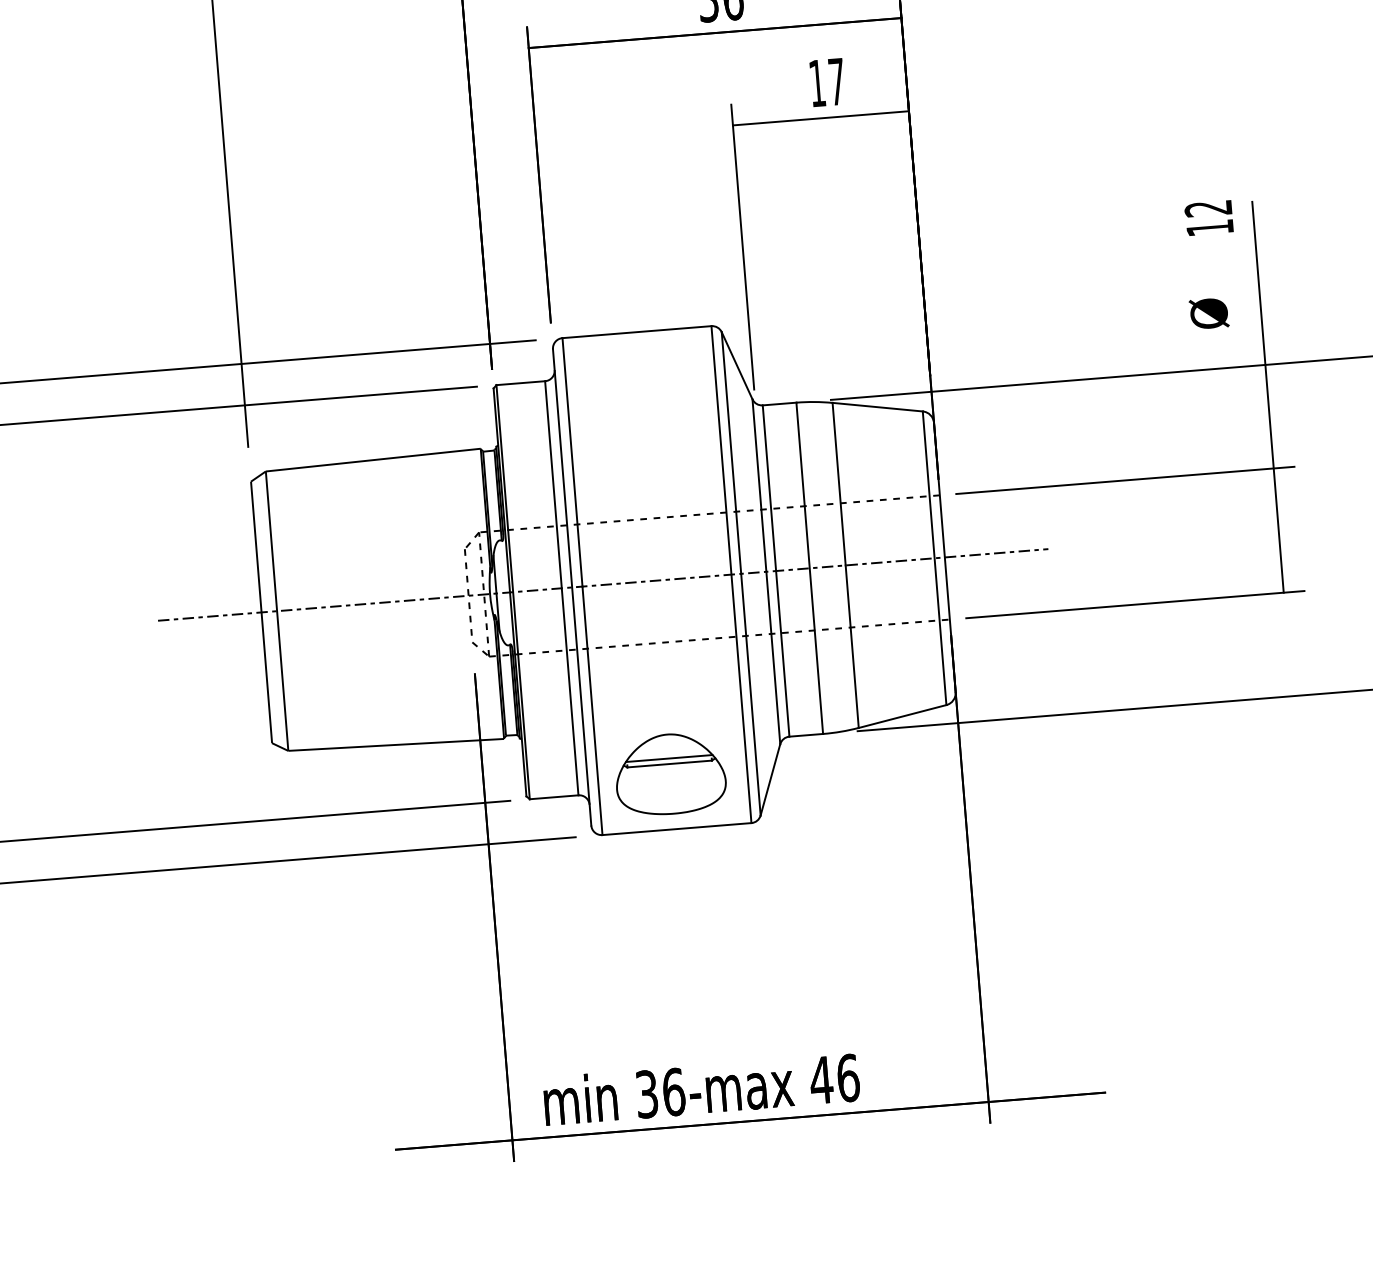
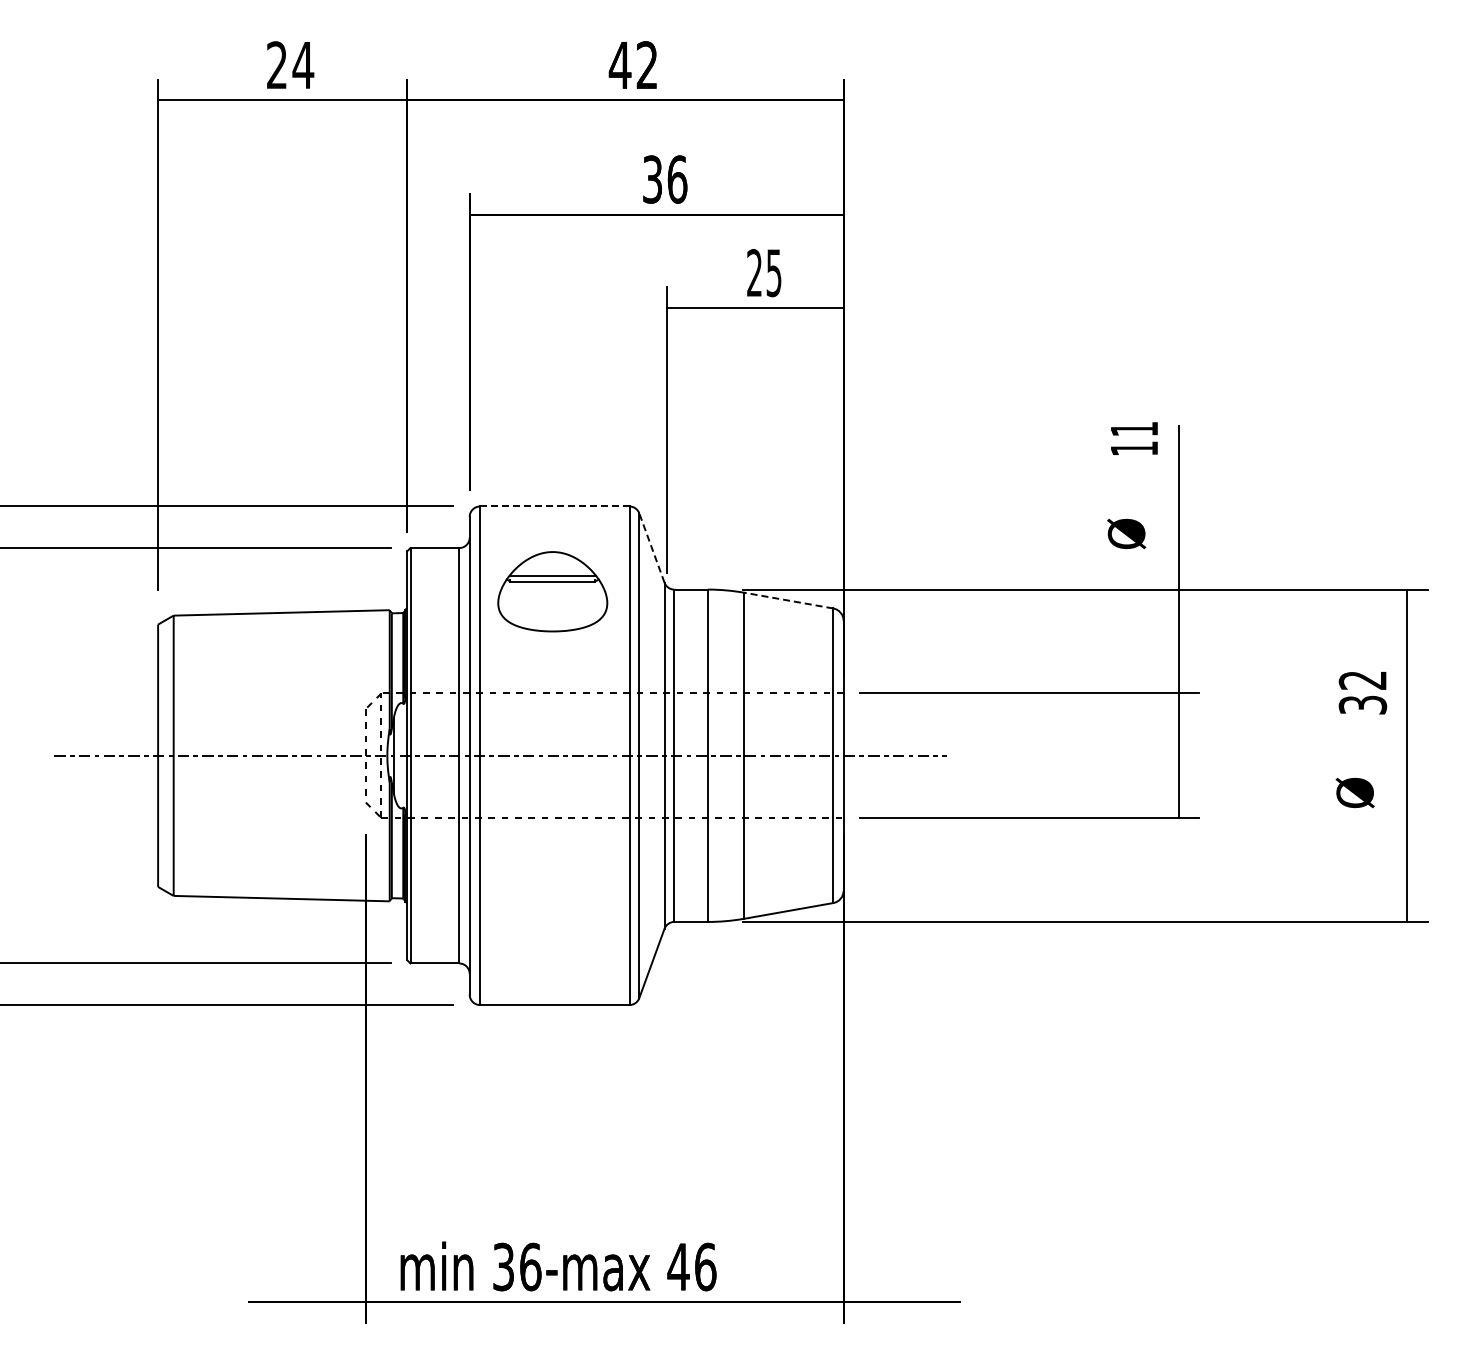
text: (827, 82) -> (764, 272), 17 -> 25
text: (1207, 208) -> (1133, 429), 12 -> 11
line: (636, 332) -> (554, 506), solid -> dashed
line: (736, 366) -> (651, 548), solid -> dashed
line: (877, 407) -> (788, 600), solid -> dashed
part: (670, 773) -> (552, 591), moved

